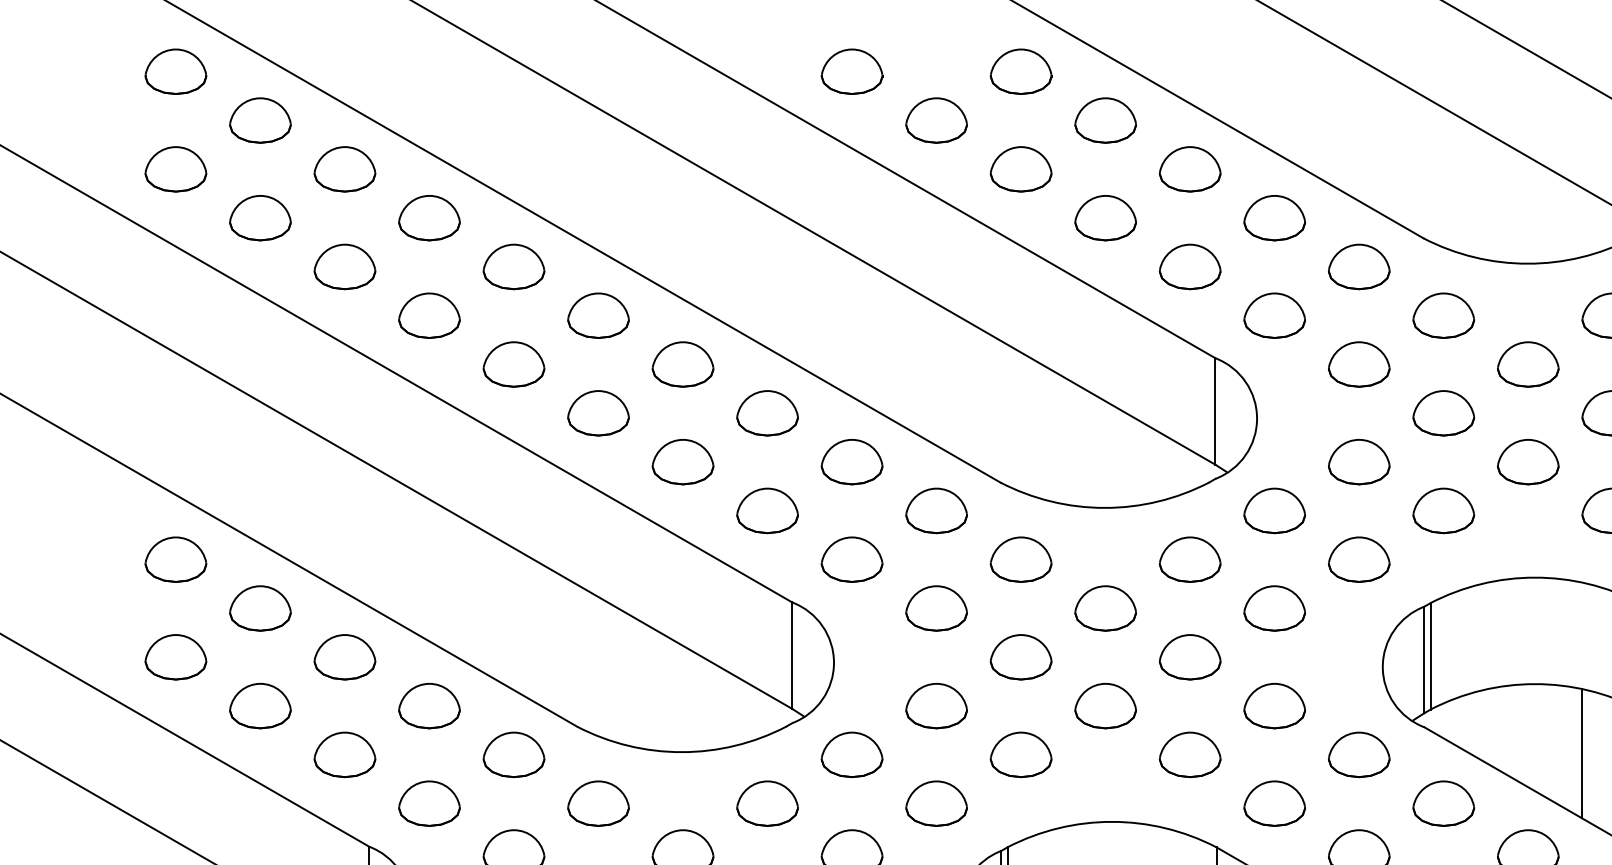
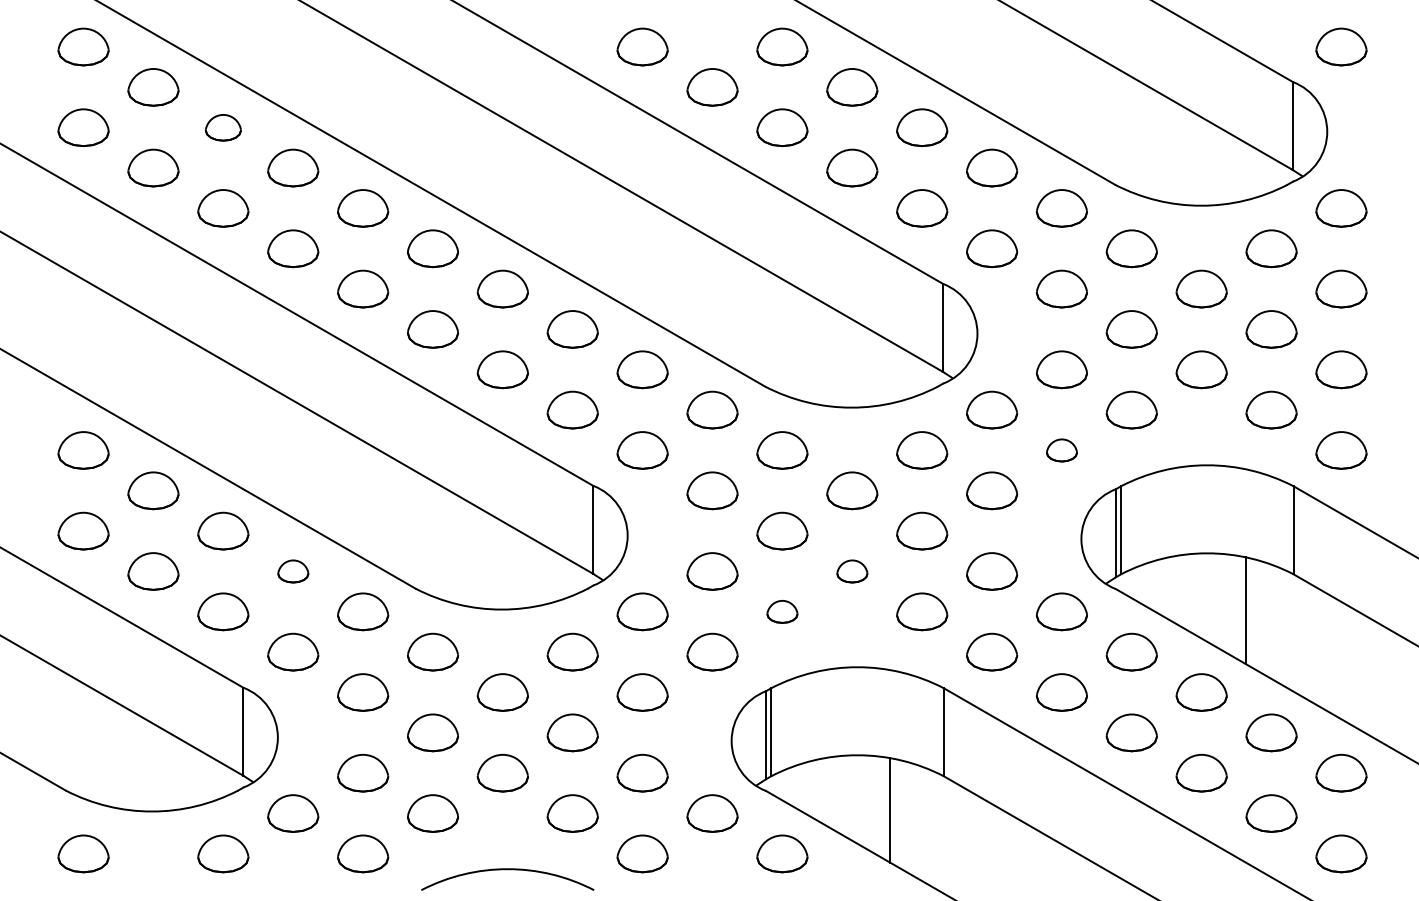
part: (345, 169) -> (223, 127), size x0.7
part: (1358, 559) -> (1061, 450), size x0.6
part: (429, 706) -> (293, 571), size x0.6
part: (1105, 706) -> (852, 571), size x0.6
part: (1021, 754) -> (782, 611), size x0.6

